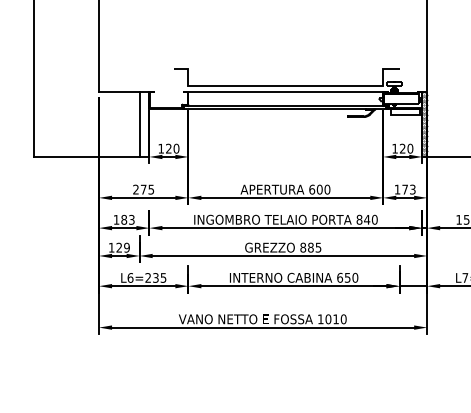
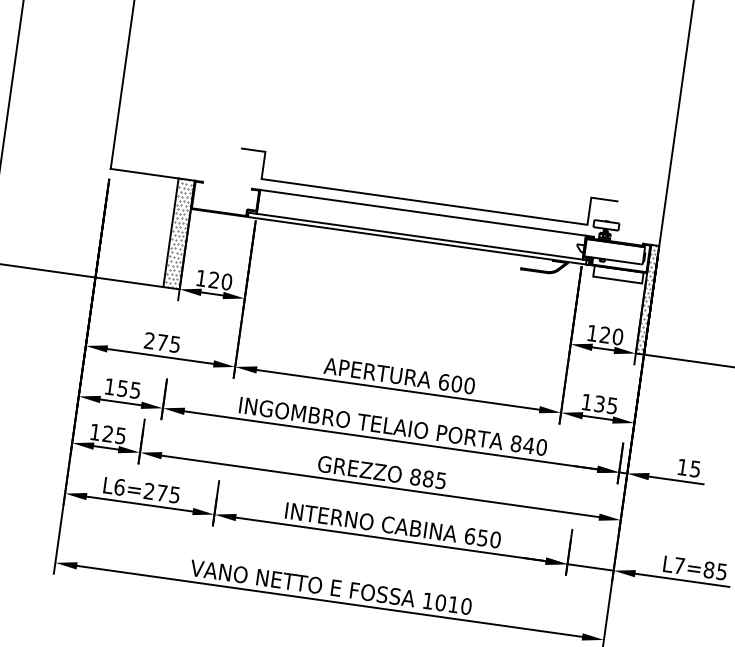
hatch: (144, 124) -> (179, 233), added
text: (408, 189) -> (605, 404), 173 -> 135
text: (127, 219) -> (128, 388), 183 -> 155
text: (126, 247) -> (120, 435), 129 -> 125
text: (155, 277) -> (161, 492), L6=235 -> L6=275

